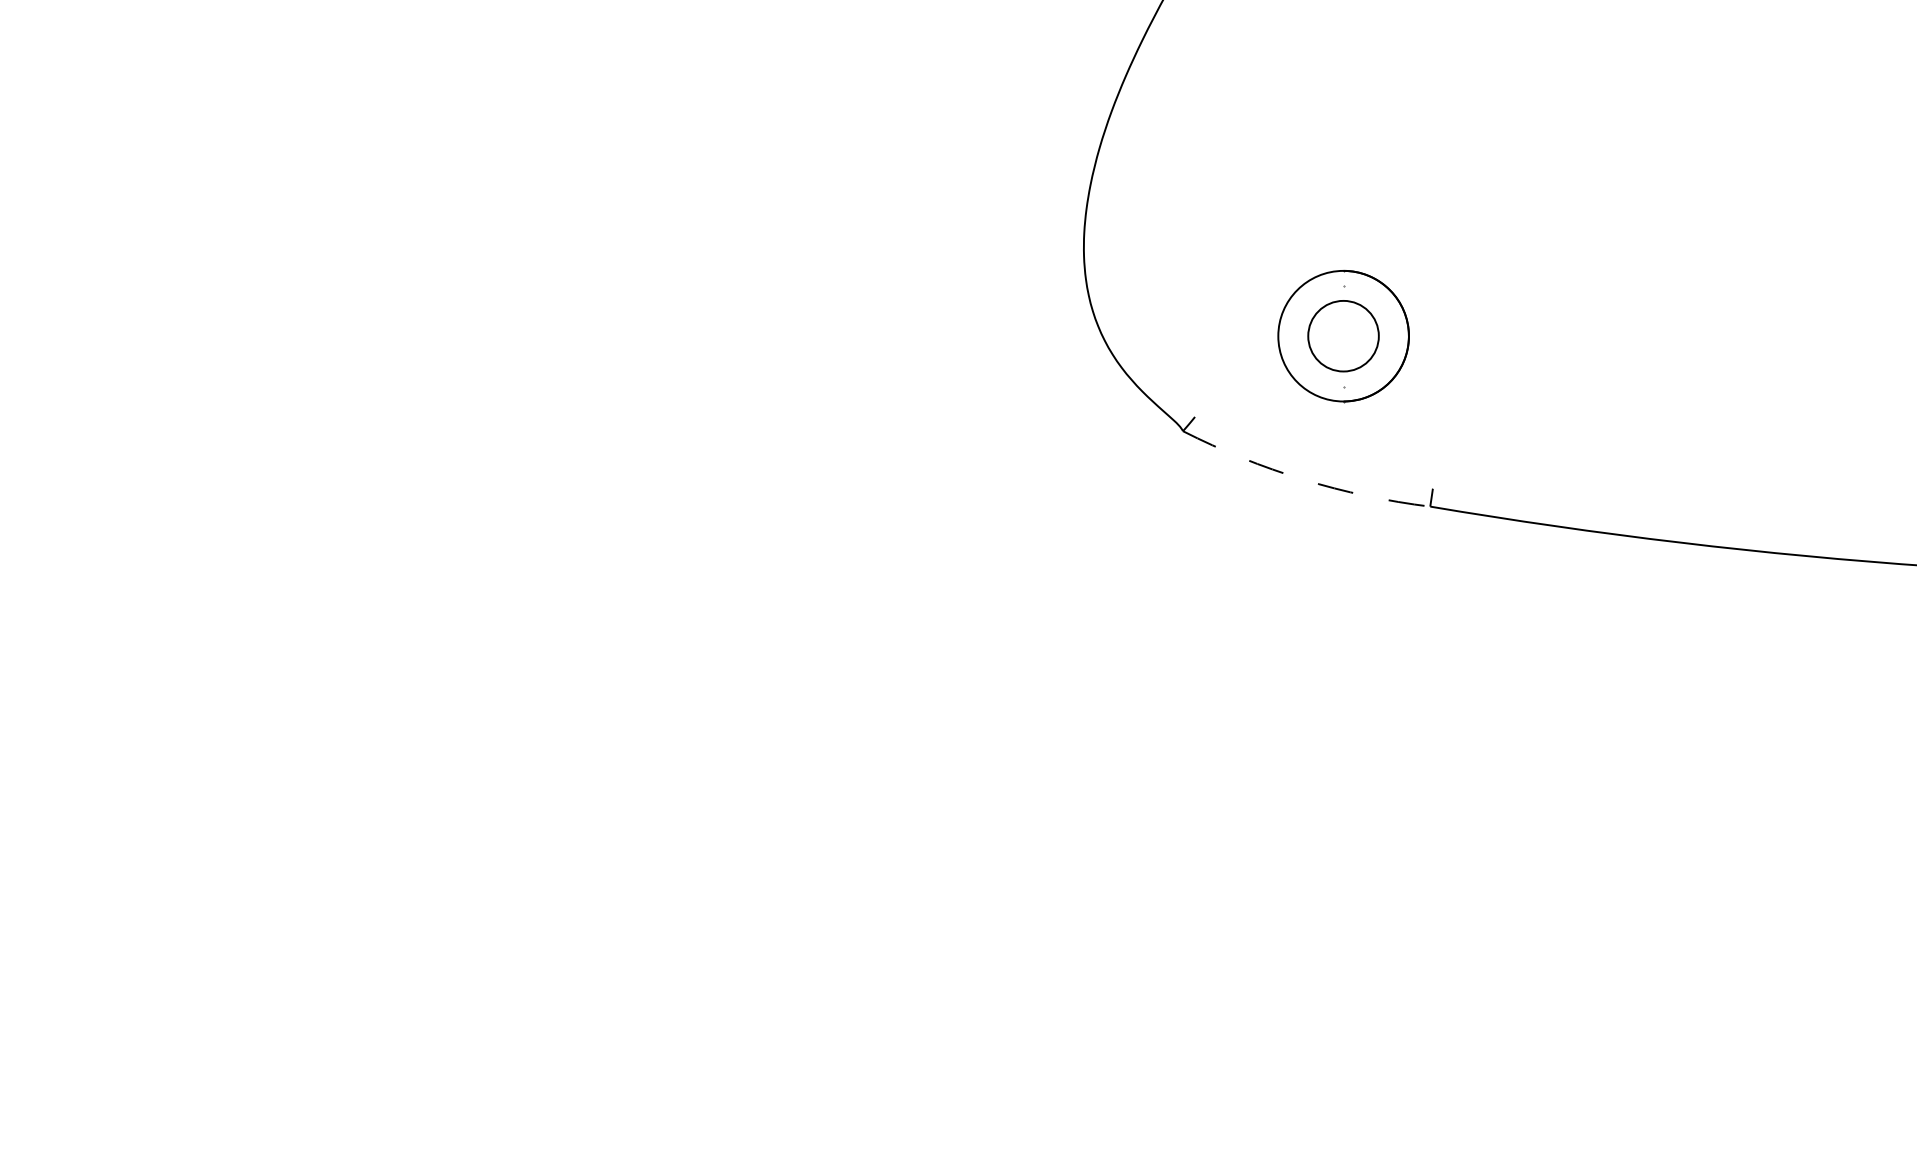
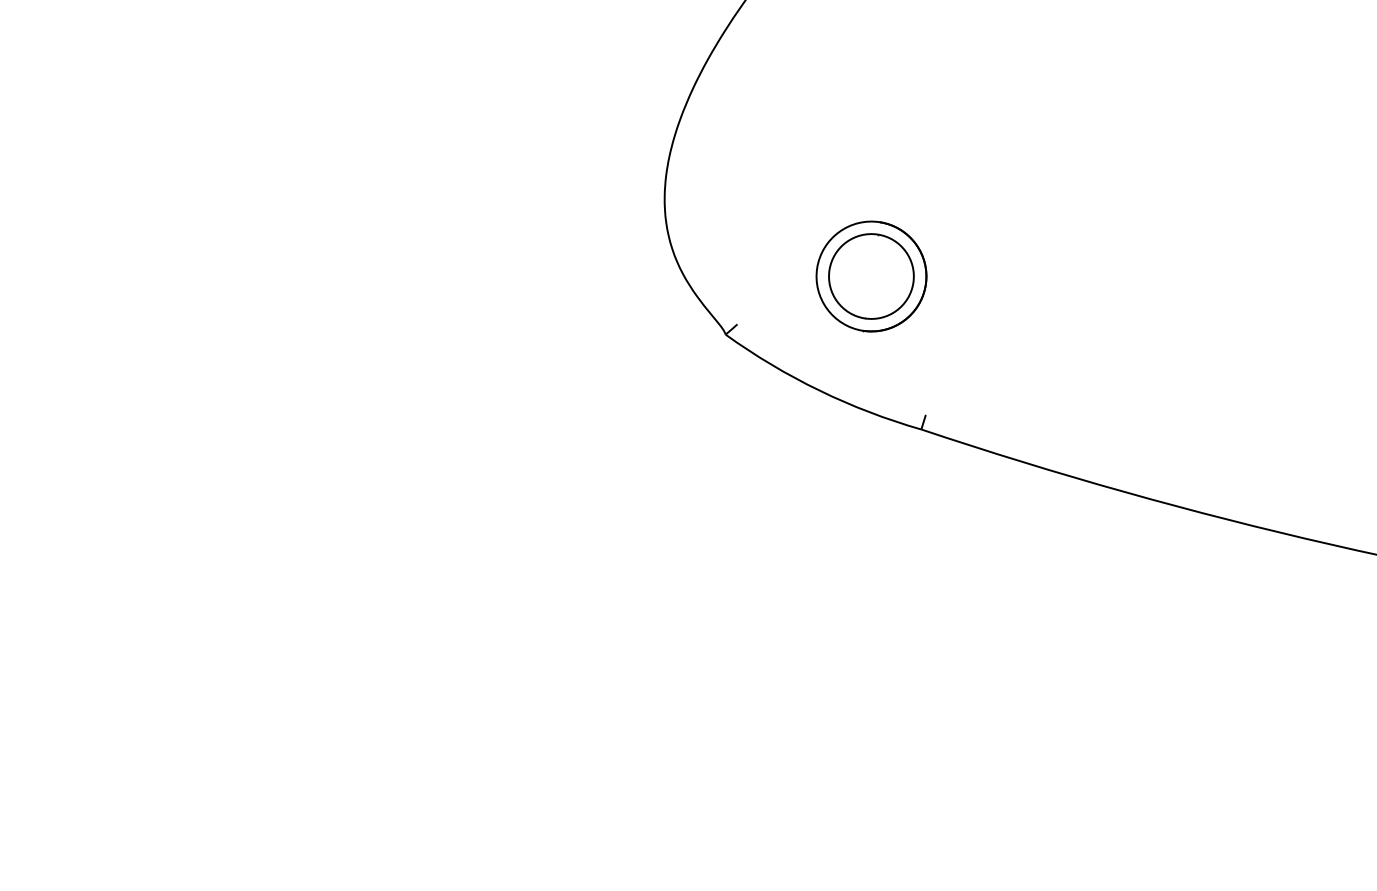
circle: (1343, 335) -> (871, 275), size x1.43
arc: (1303, 479) -> (819, 390), dashed -> solid

